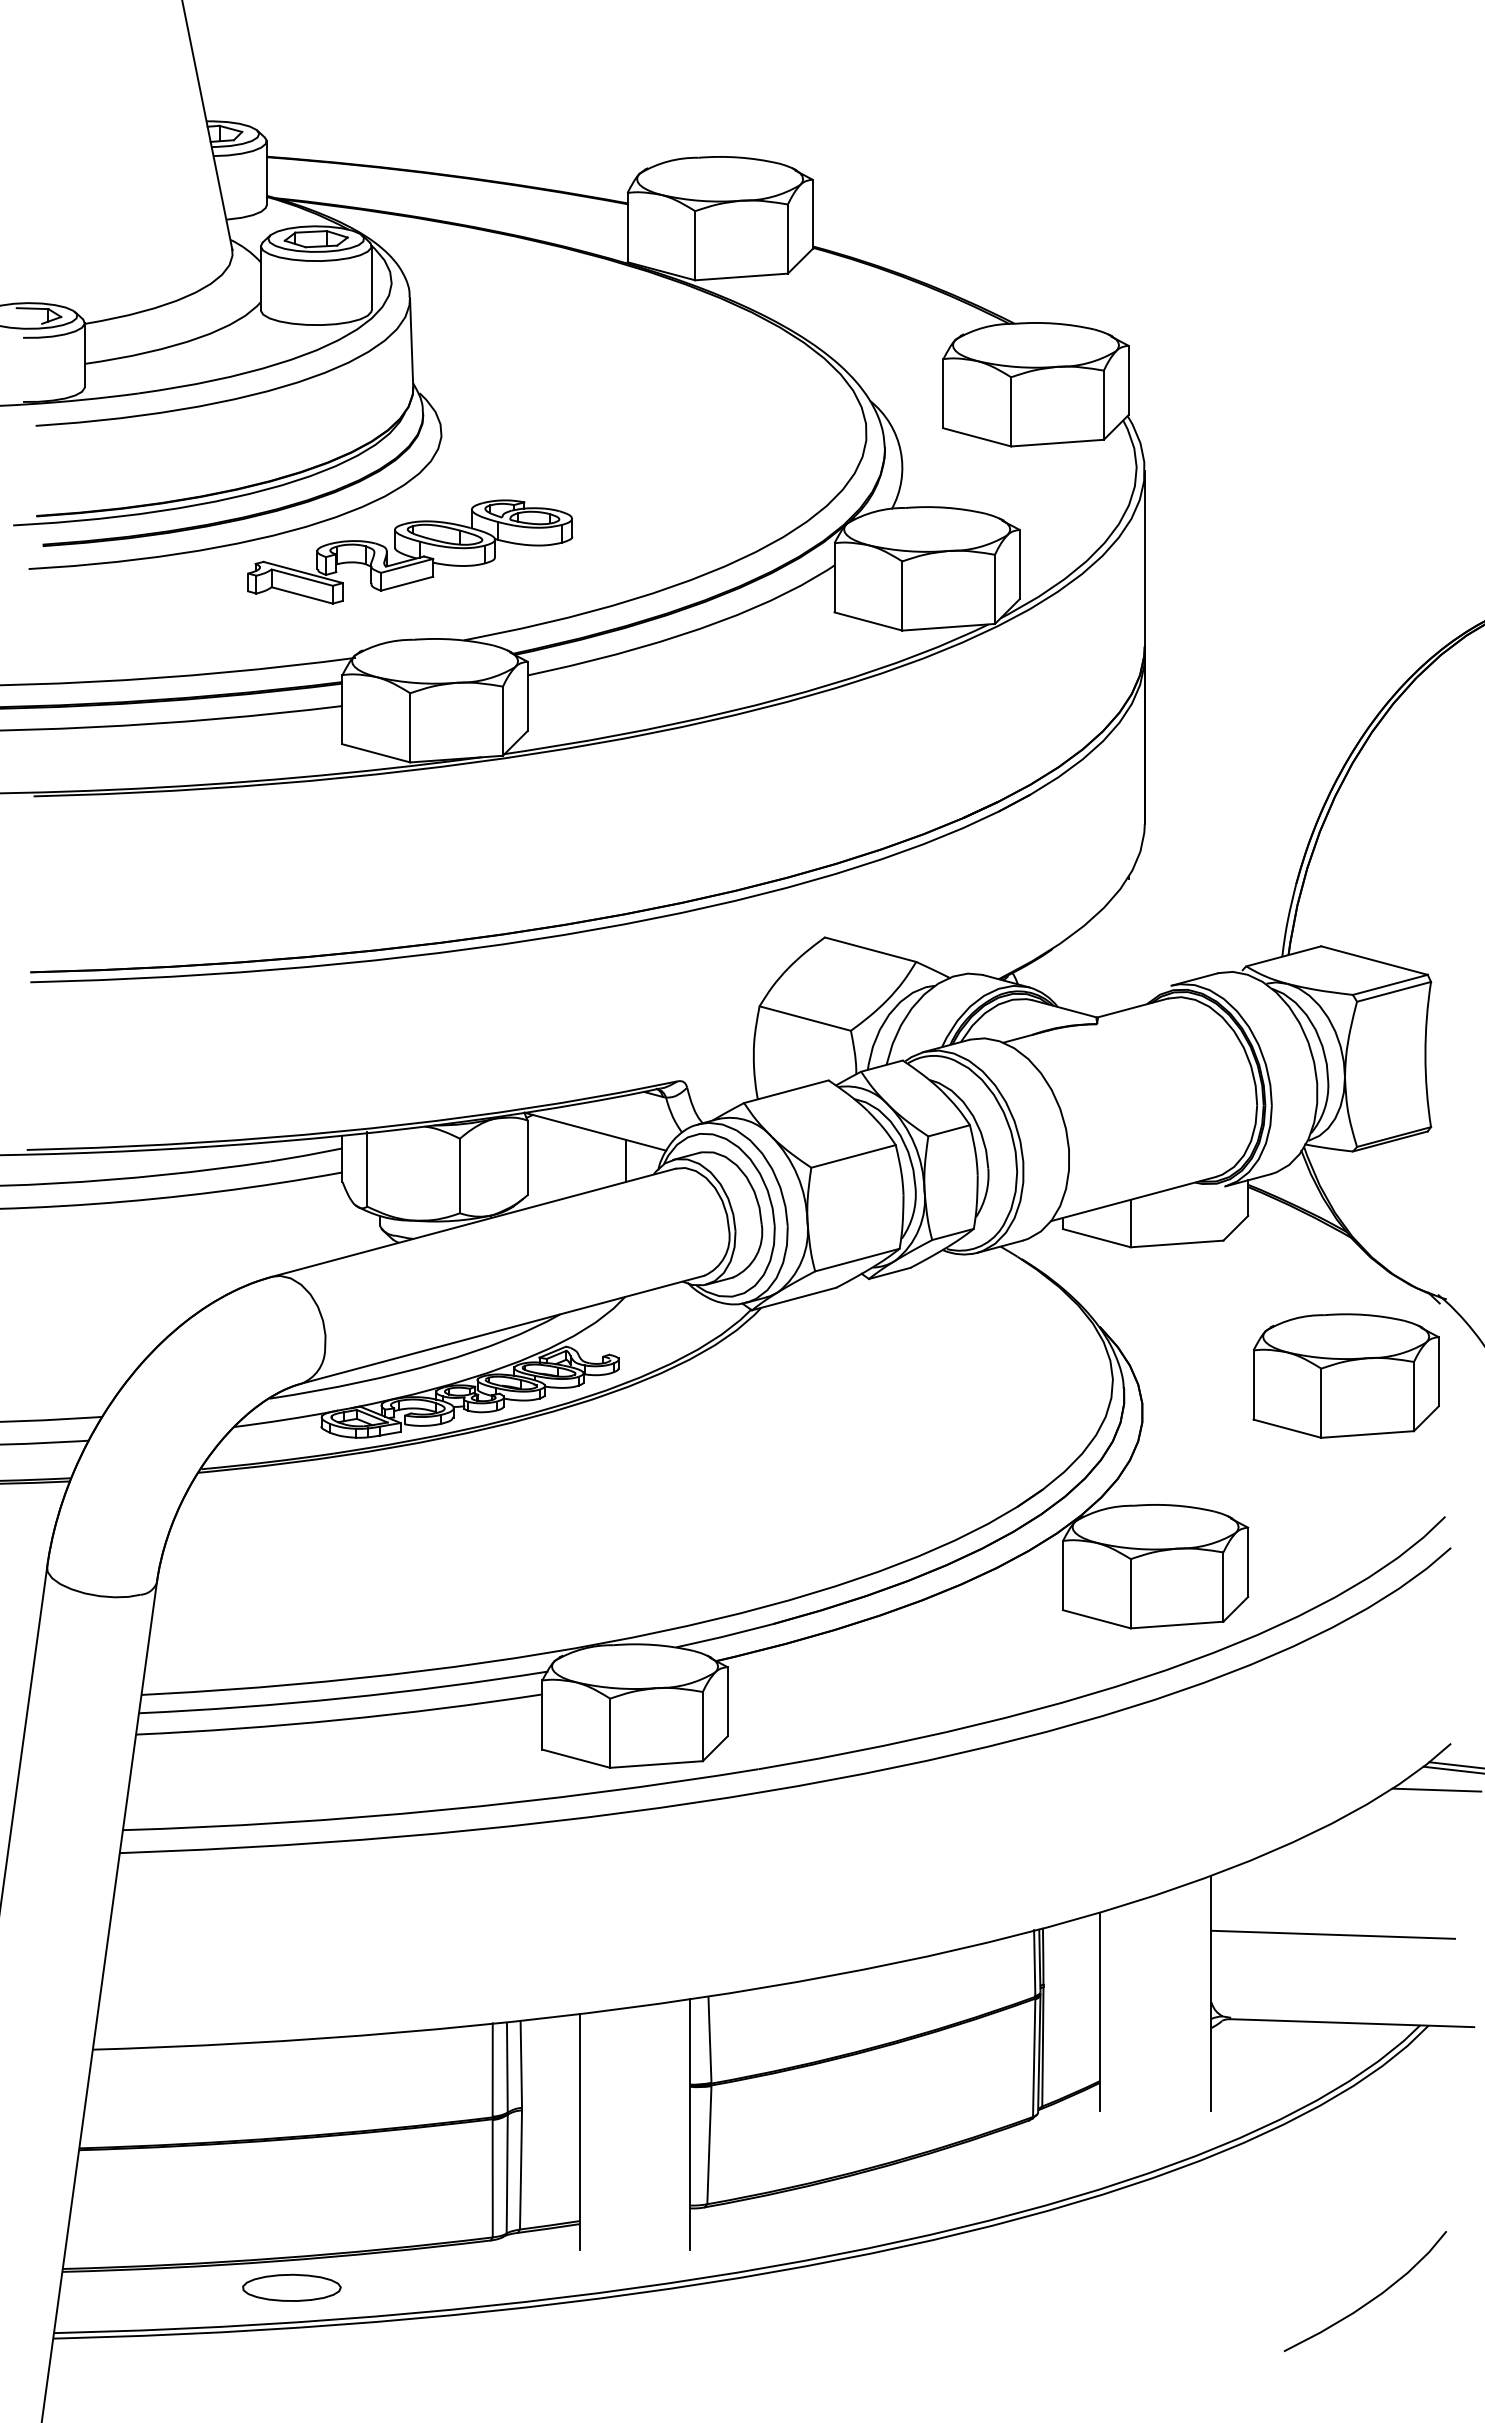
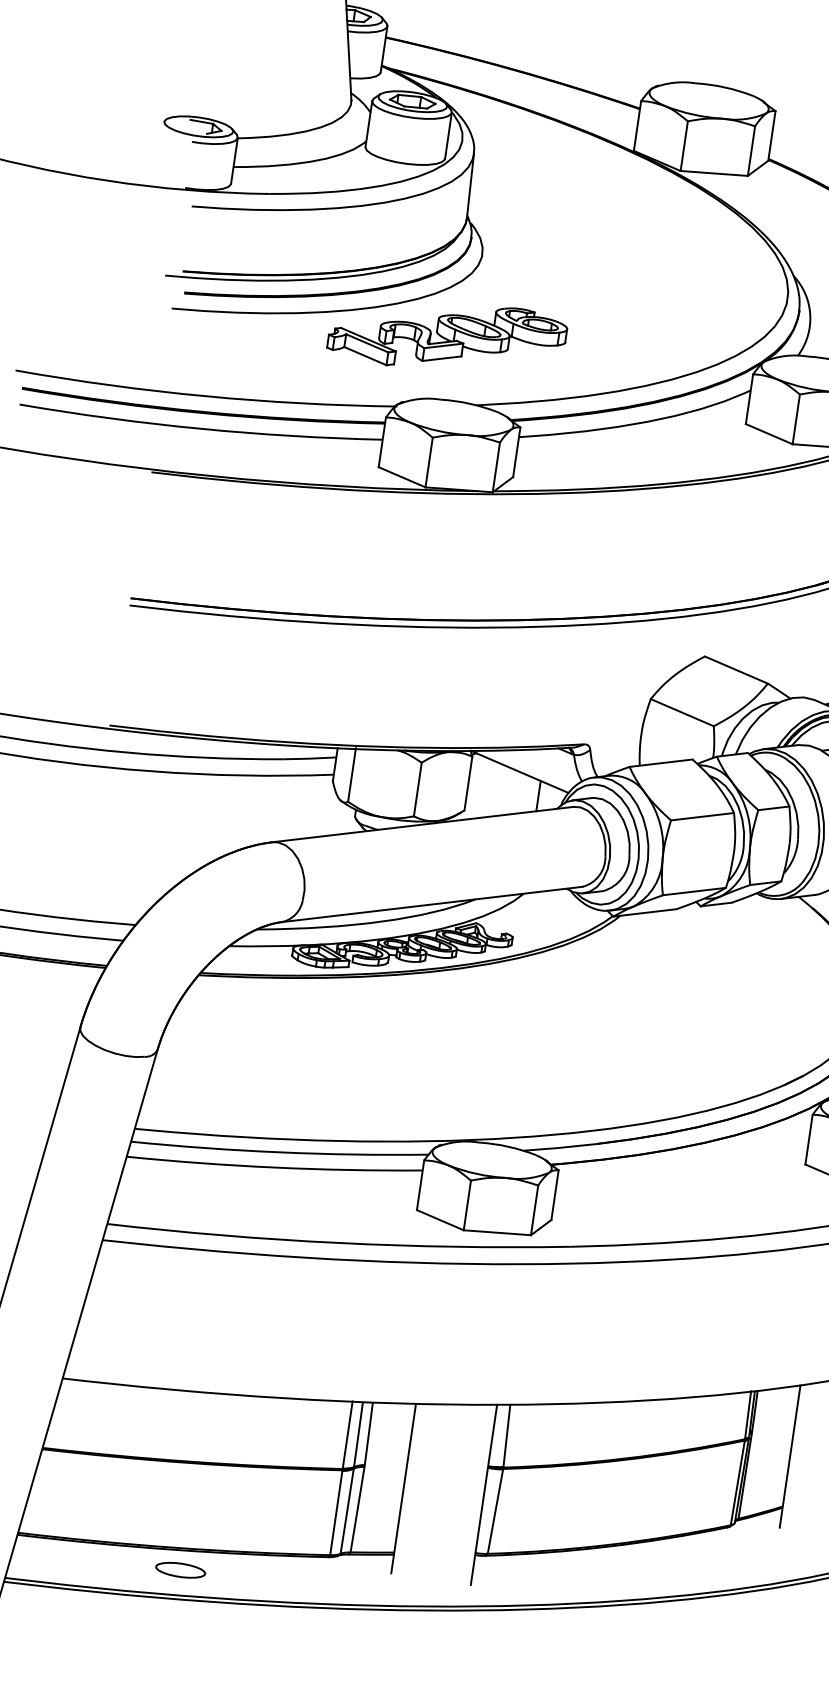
part: (291, 2287) -> (180, 1570), size x0.7

